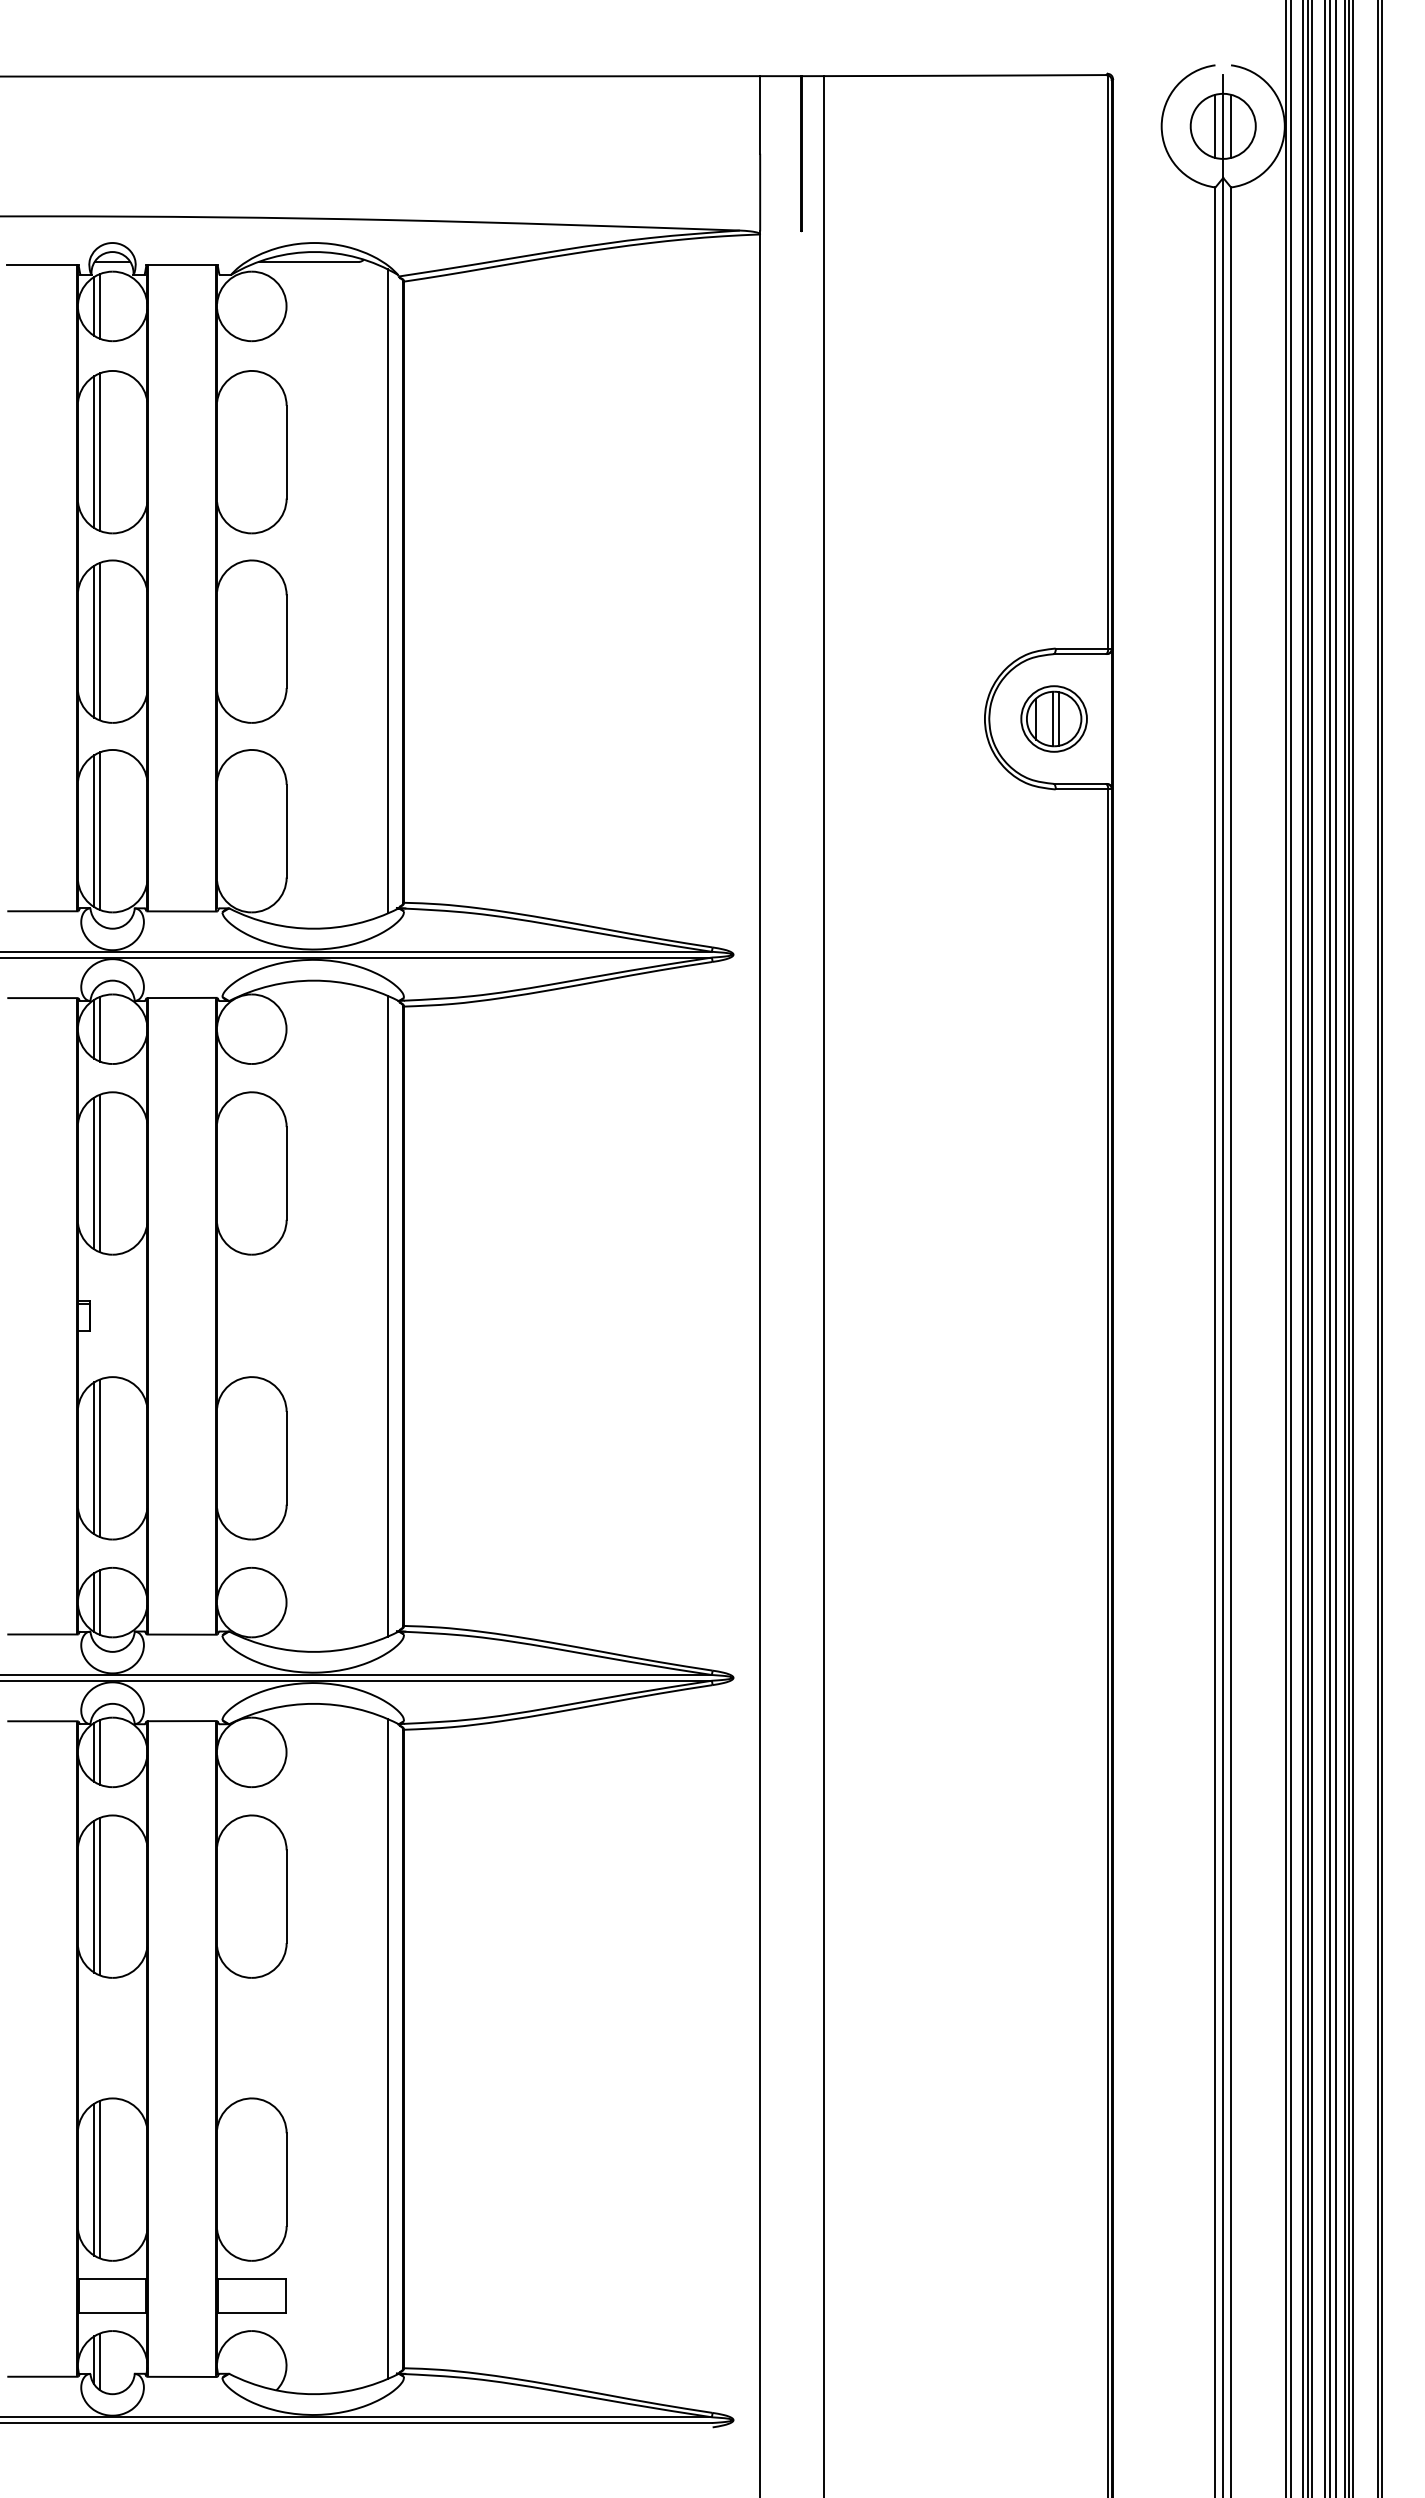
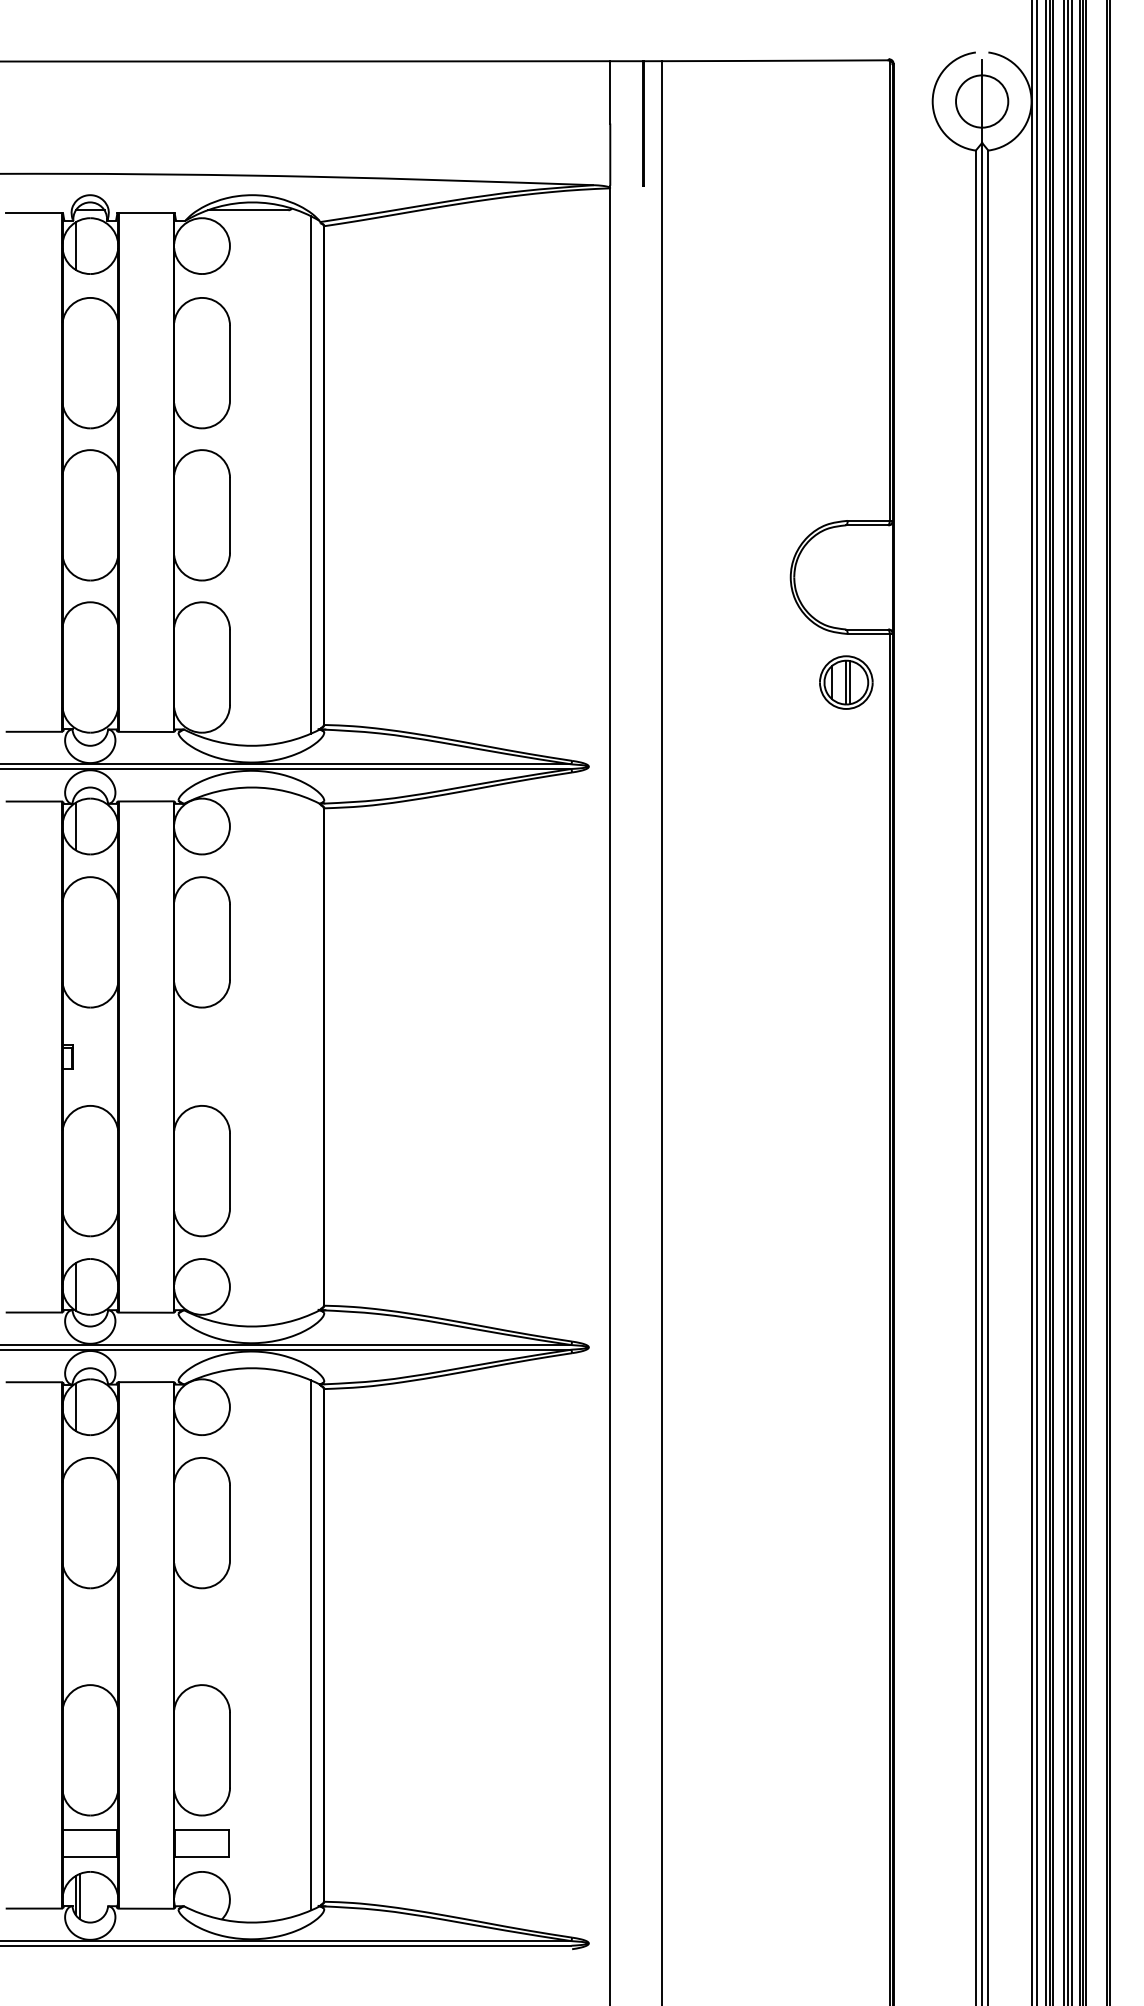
line: (1215, 125) -> (975, 100), removed
line: (1230, 126) -> (987, 101), removed
line: (99, 306) -> (79, 246), removed
line: (99, 451) -> (79, 362), removed
line: (94, 452) -> (75, 363), removed
line: (94, 641) -> (75, 515), removed
line: (99, 641) -> (79, 515), removed
part: (1053, 718) -> (845, 682), moved
line: (99, 830) -> (79, 666), removed
line: (94, 831) -> (75, 667), removed
line: (99, 1028) -> (79, 825), removed
line: (94, 1173) -> (75, 942), removed
line: (99, 1173) -> (79, 942), removed
line: (387, 1315) -> (311, 1056), removed
line: (94, 1458) -> (75, 1171), removed
line: (99, 1458) -> (79, 1171), removed
line: (99, 1602) -> (79, 1286), removed
line: (99, 1752) -> (79, 1407), removed
line: (94, 1896) -> (75, 1522), removed
line: (99, 1896) -> (79, 1522), removed
line: (94, 2179) -> (75, 1750), removed
line: (99, 2179) -> (79, 1750), removed

